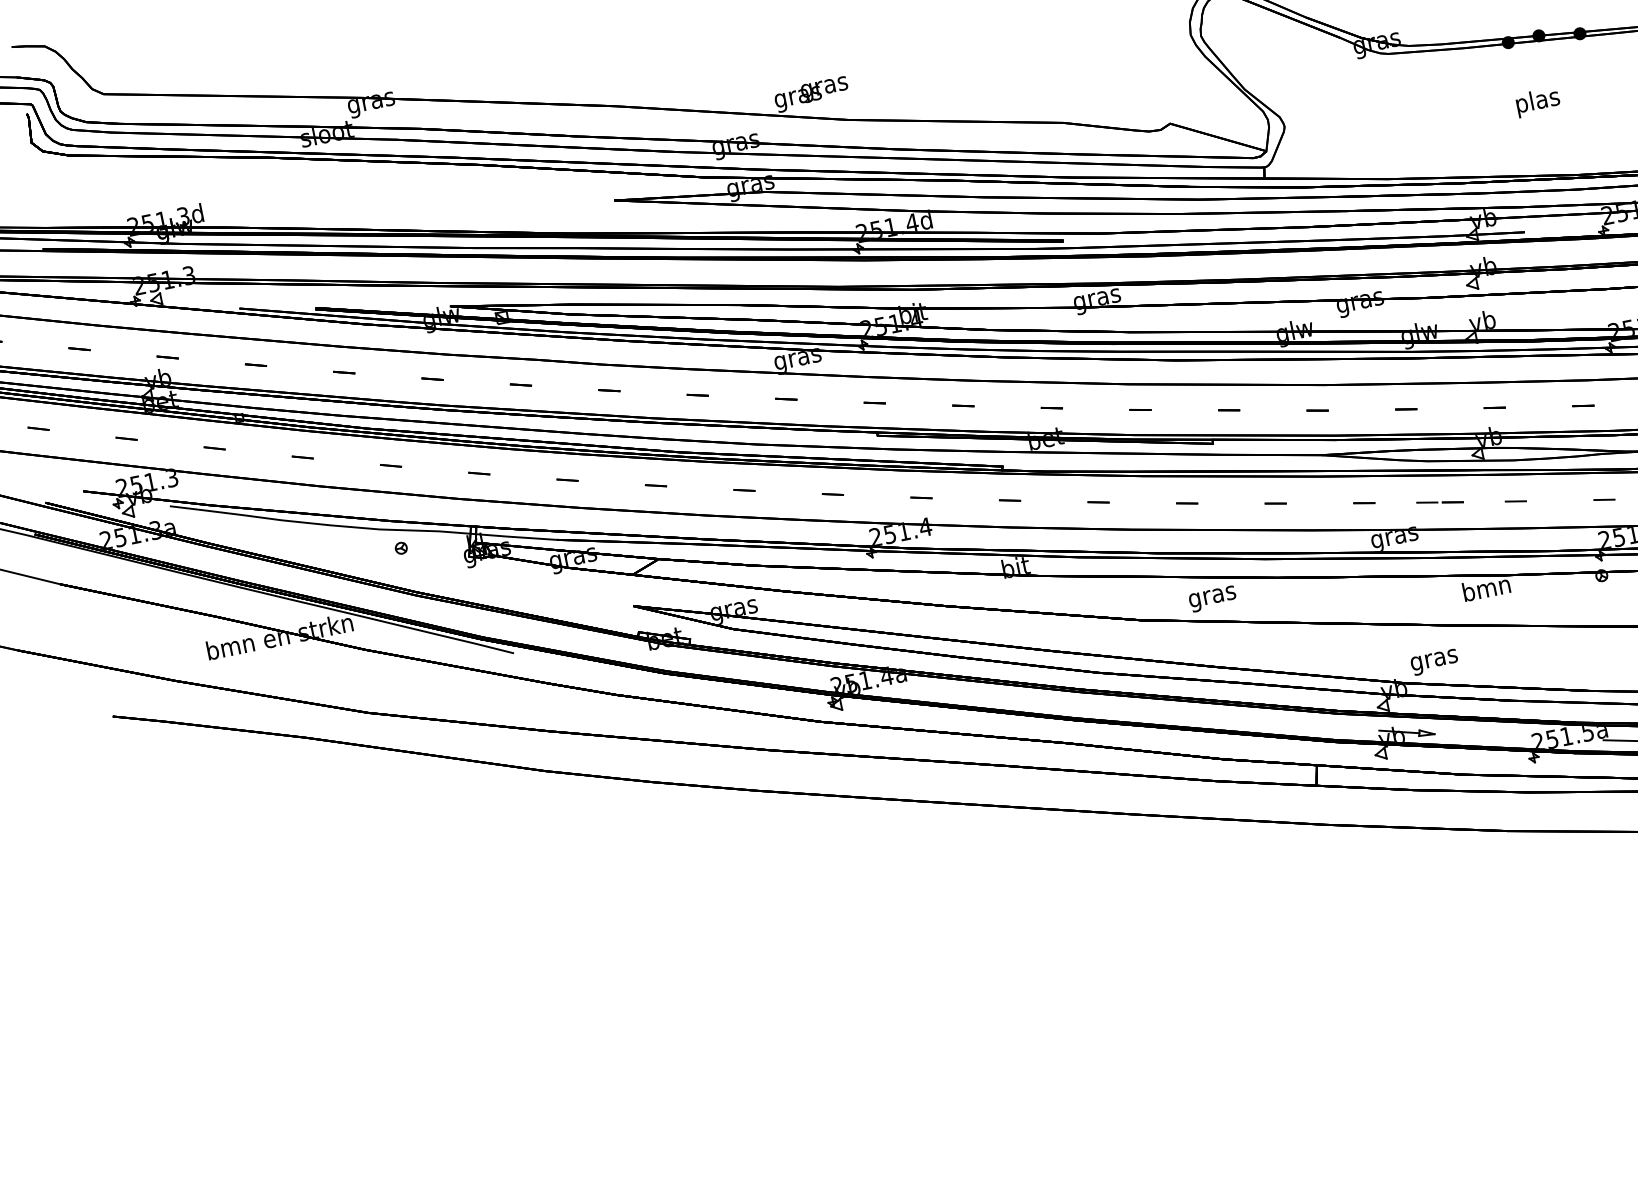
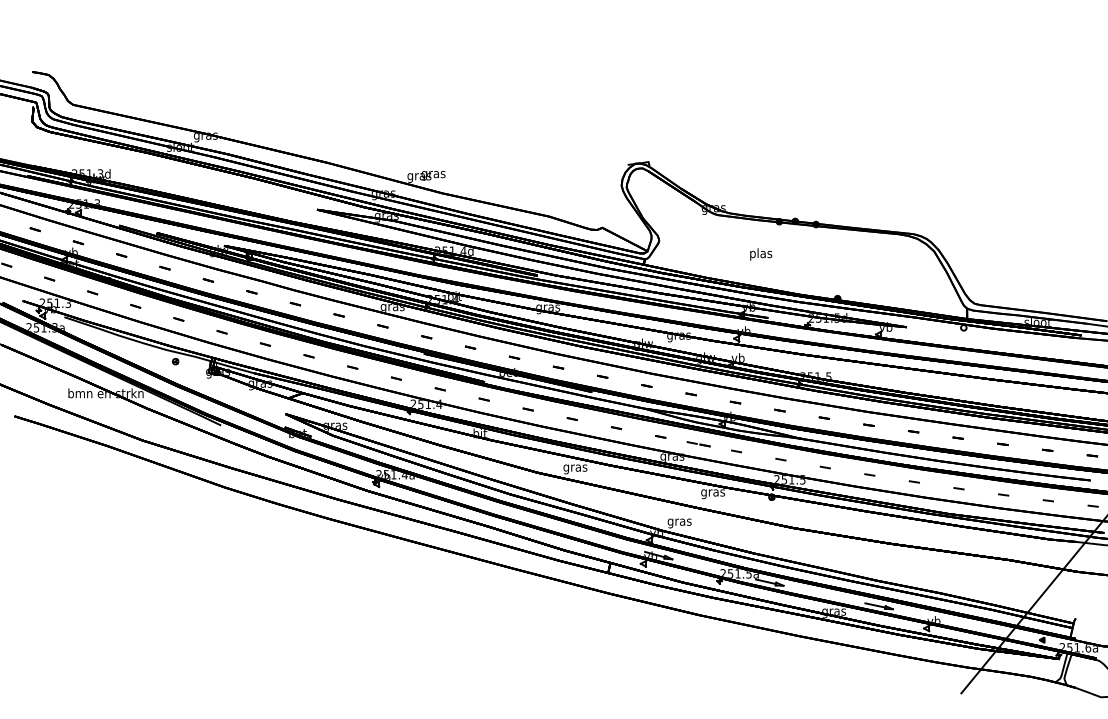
text: (1538, 102) -> (761, 254), moved
text: (1487, 589) -> (713, 492), bmn -> gras

